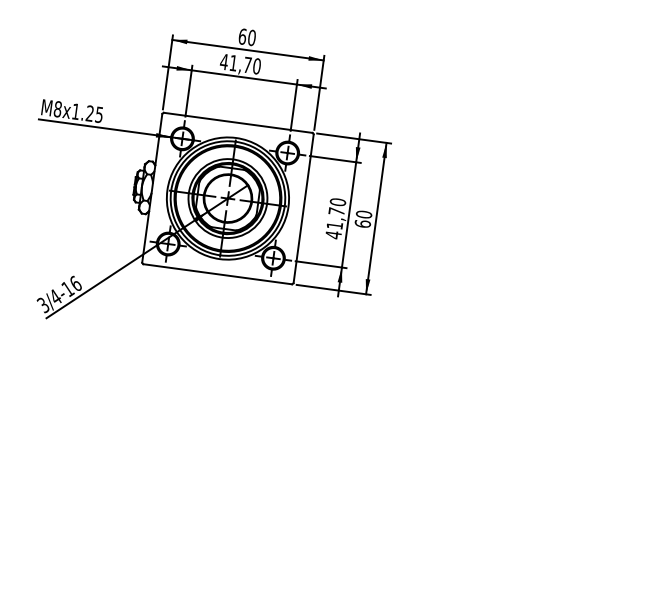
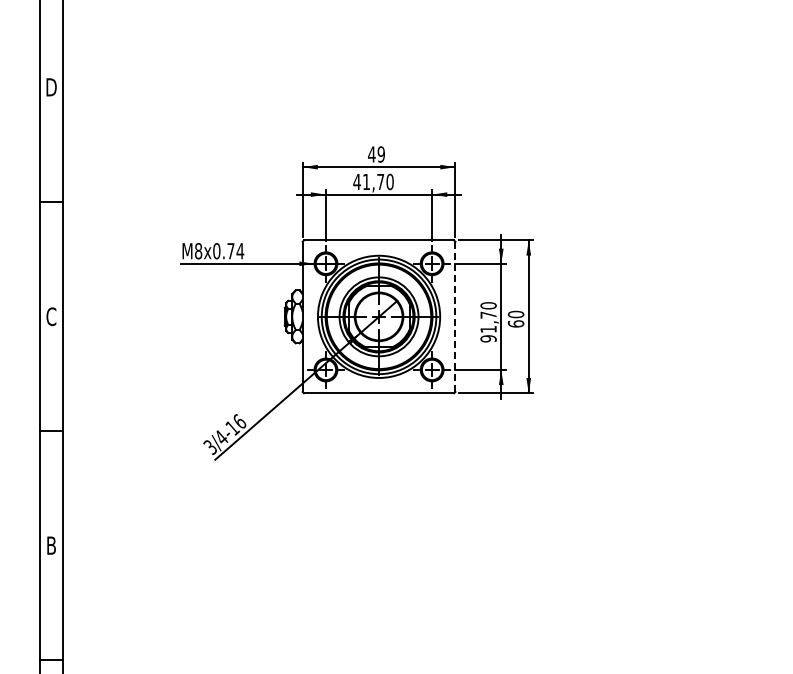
text: (247, 37) -> (376, 154), 60 -> 49
text: (87, 113) -> (228, 251), M8x1.25 -> M8x0.74
line: (303, 209) -> (455, 317), solid -> dashed
text: (333, 234) -> (488, 338), 41,70 -> 91,70

